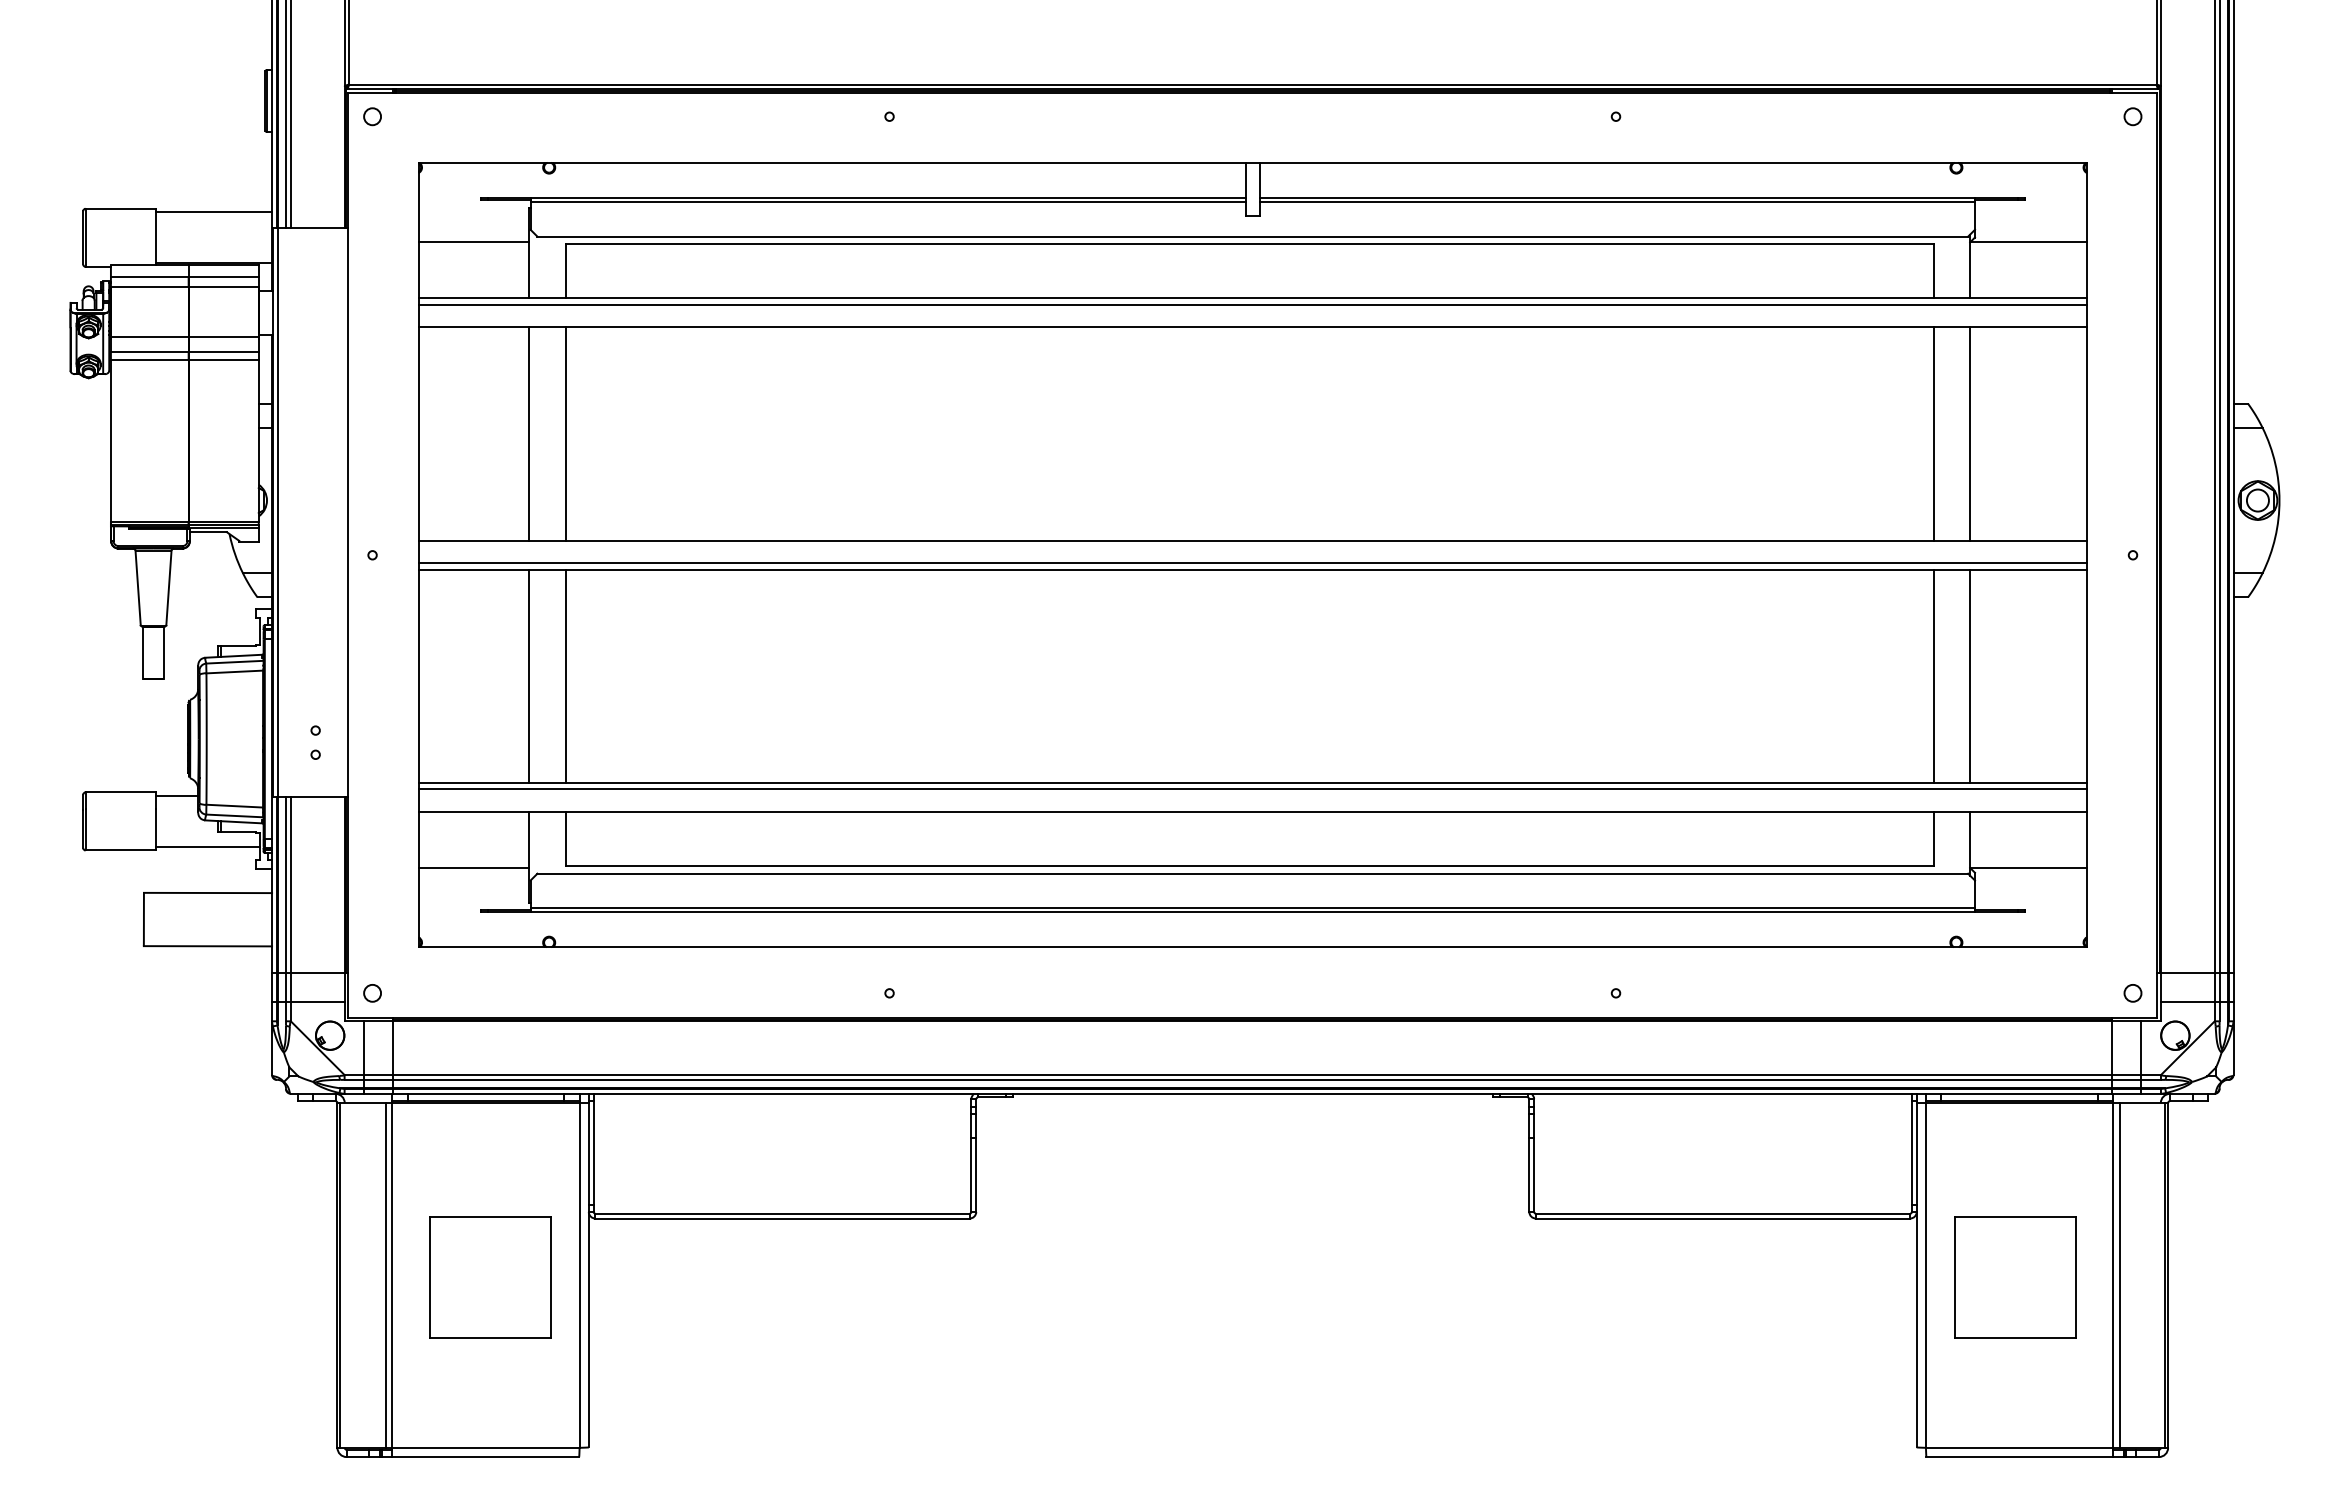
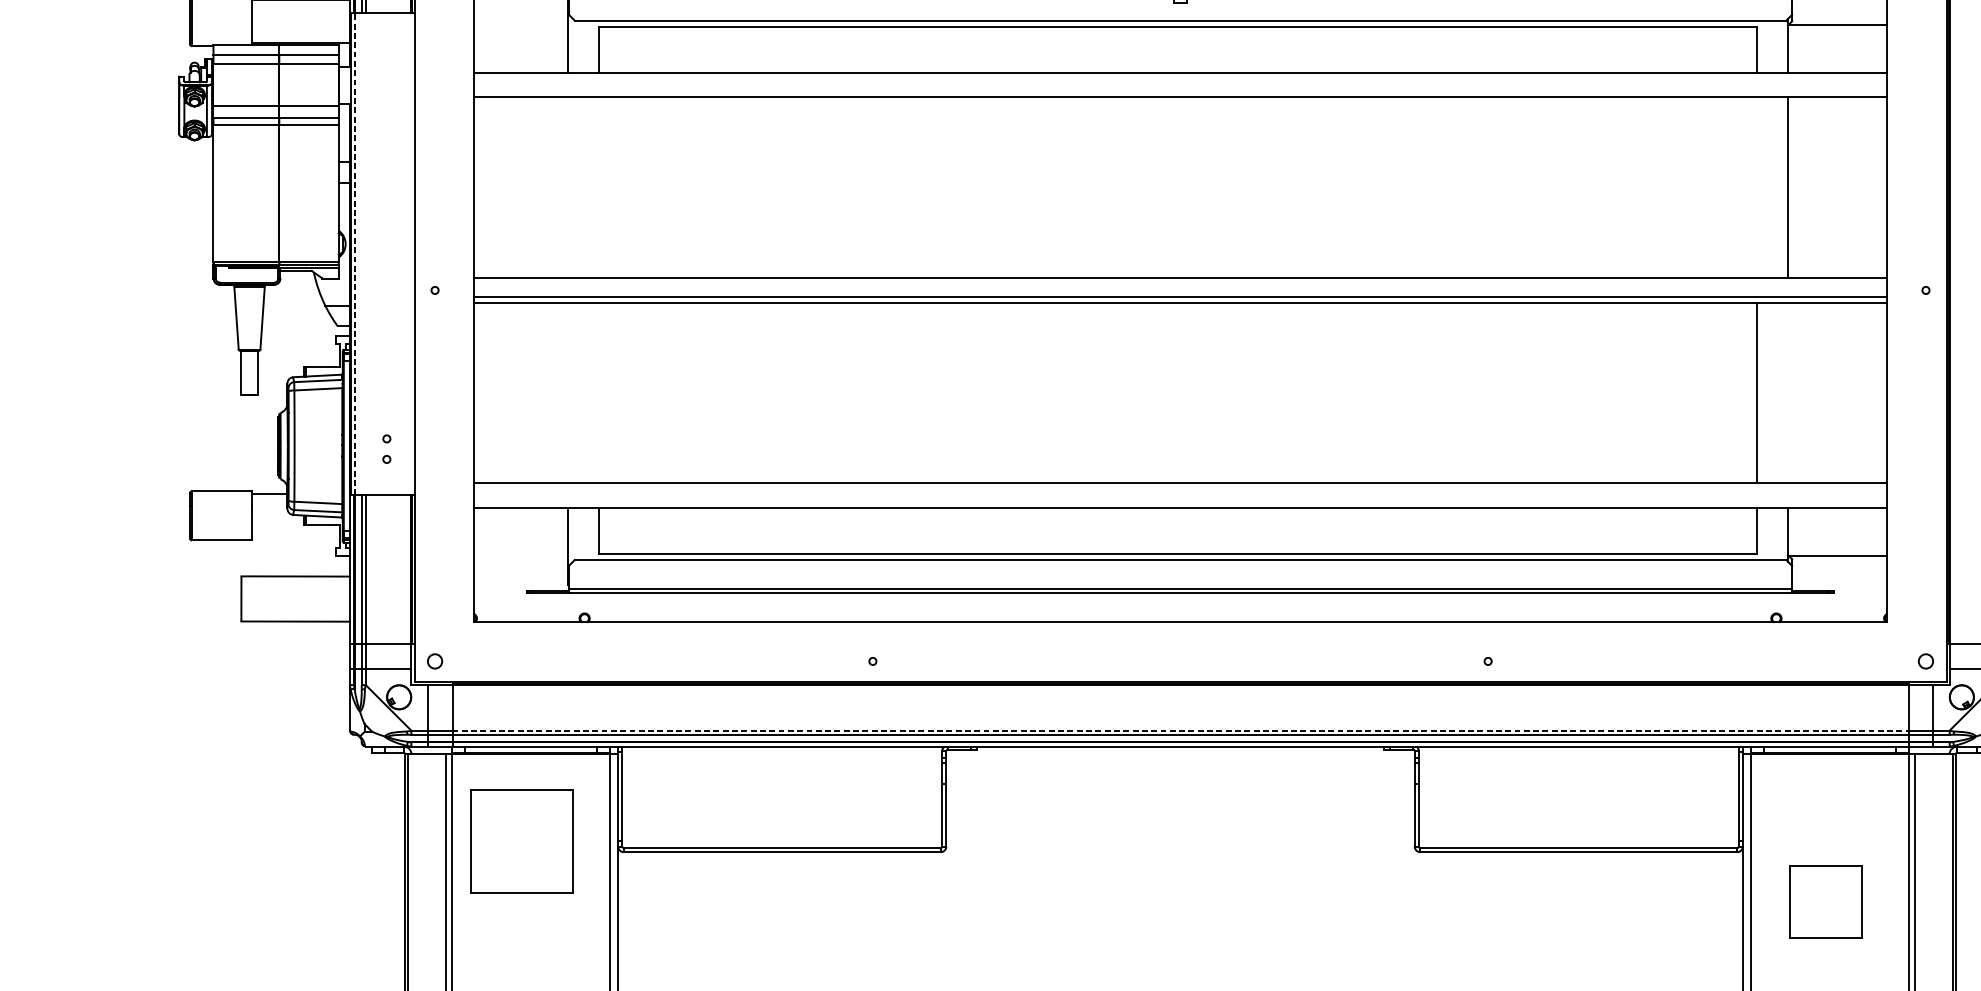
line: (473, 241) -> (520, 24), removed
line: (1252, 304) -> (1180, 78), removed
line: (529, 433) -> (567, 187), removed
line: (565, 433) -> (598, 187), removed
line: (1933, 433) -> (1757, 187), removed
line: (277, 512) -> (354, 254), solid -> dashed
line: (529, 675) -> (567, 392), removed
line: (565, 675) -> (598, 392), removed
line: (1970, 675) -> (1788, 392), removed
line: (1252, 789) -> (1180, 488), removed
line: (207, 846) -> (295, 537), removed
line: (473, 868) -> (520, 555), removed
line: (1252, 1075) -> (1180, 731), solid -> dashed
part: (490, 1277) -> (522, 841), moved
part: (2015, 1277) -> (1826, 902), size x0.7

